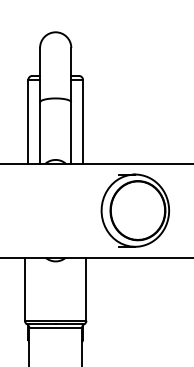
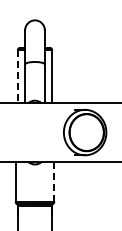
line: (27, 123) -> (17, 77), solid -> dashed
line: (86, 290) -> (54, 182), solid -> dashed

